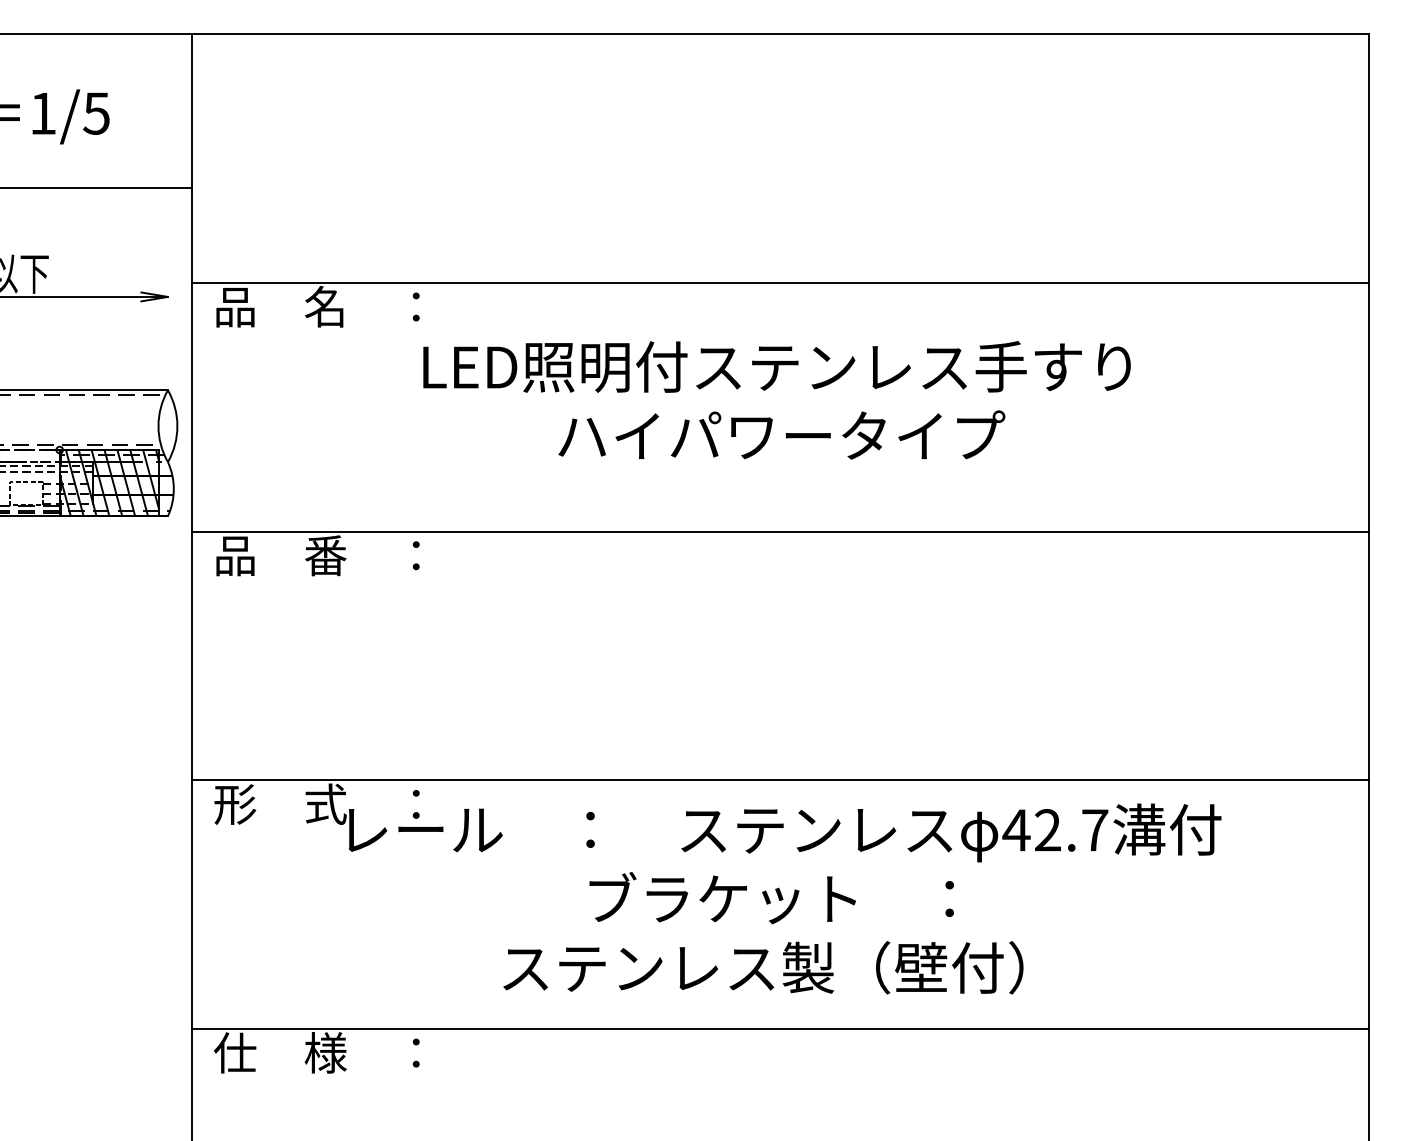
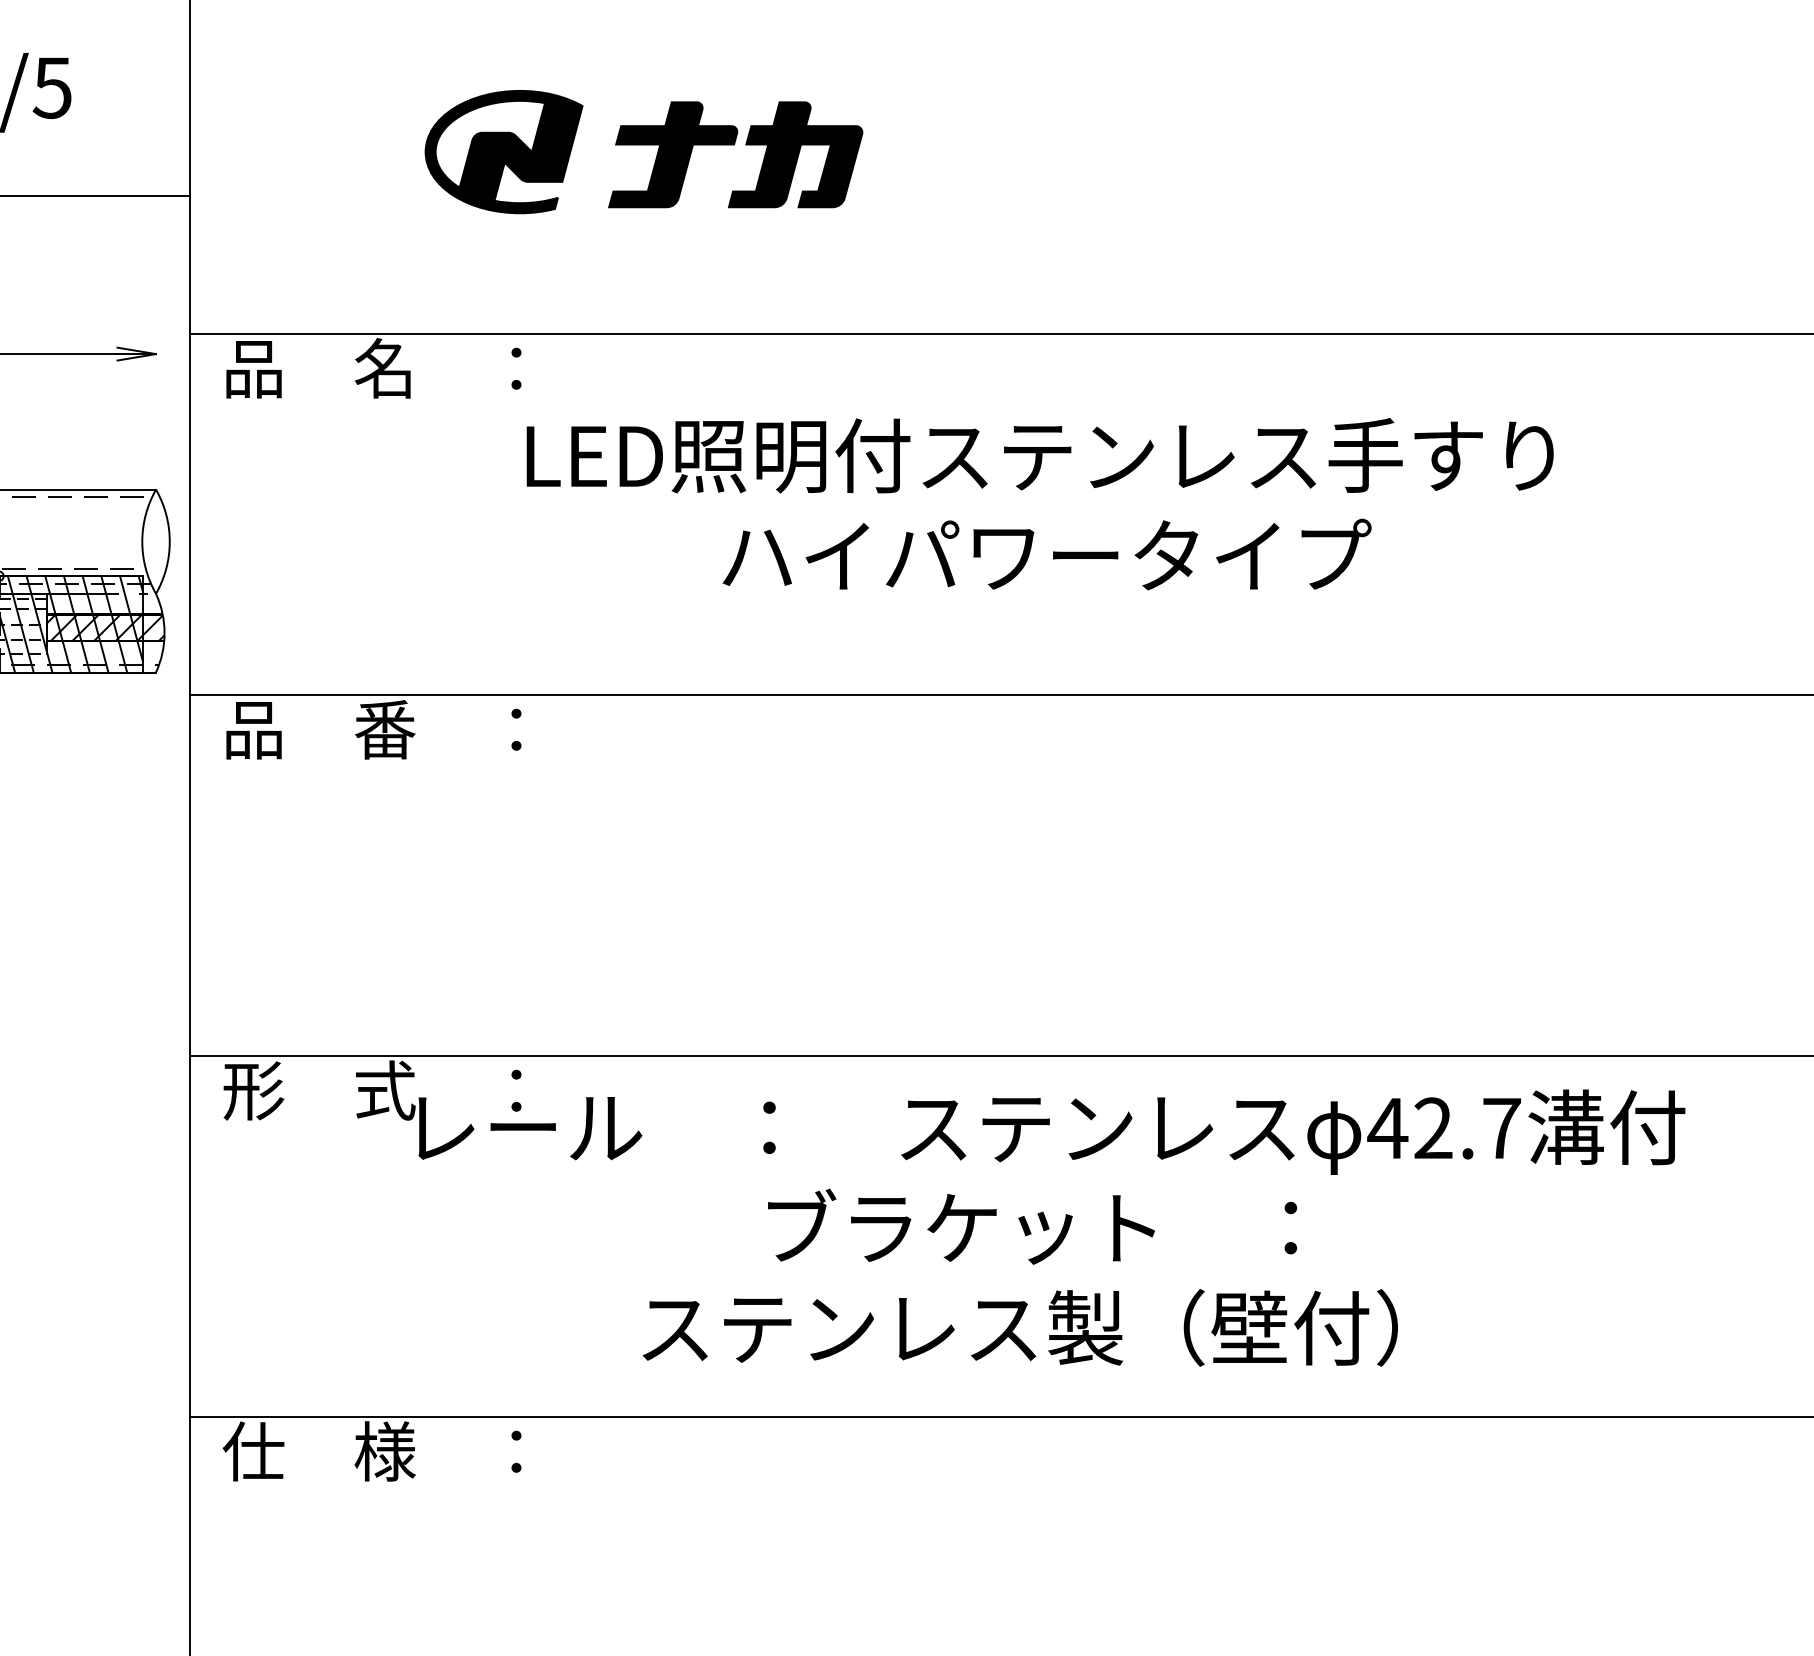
part: (503, 157) -> (643, 151), added
hatch: (132, 485) -> (104, 627), added

